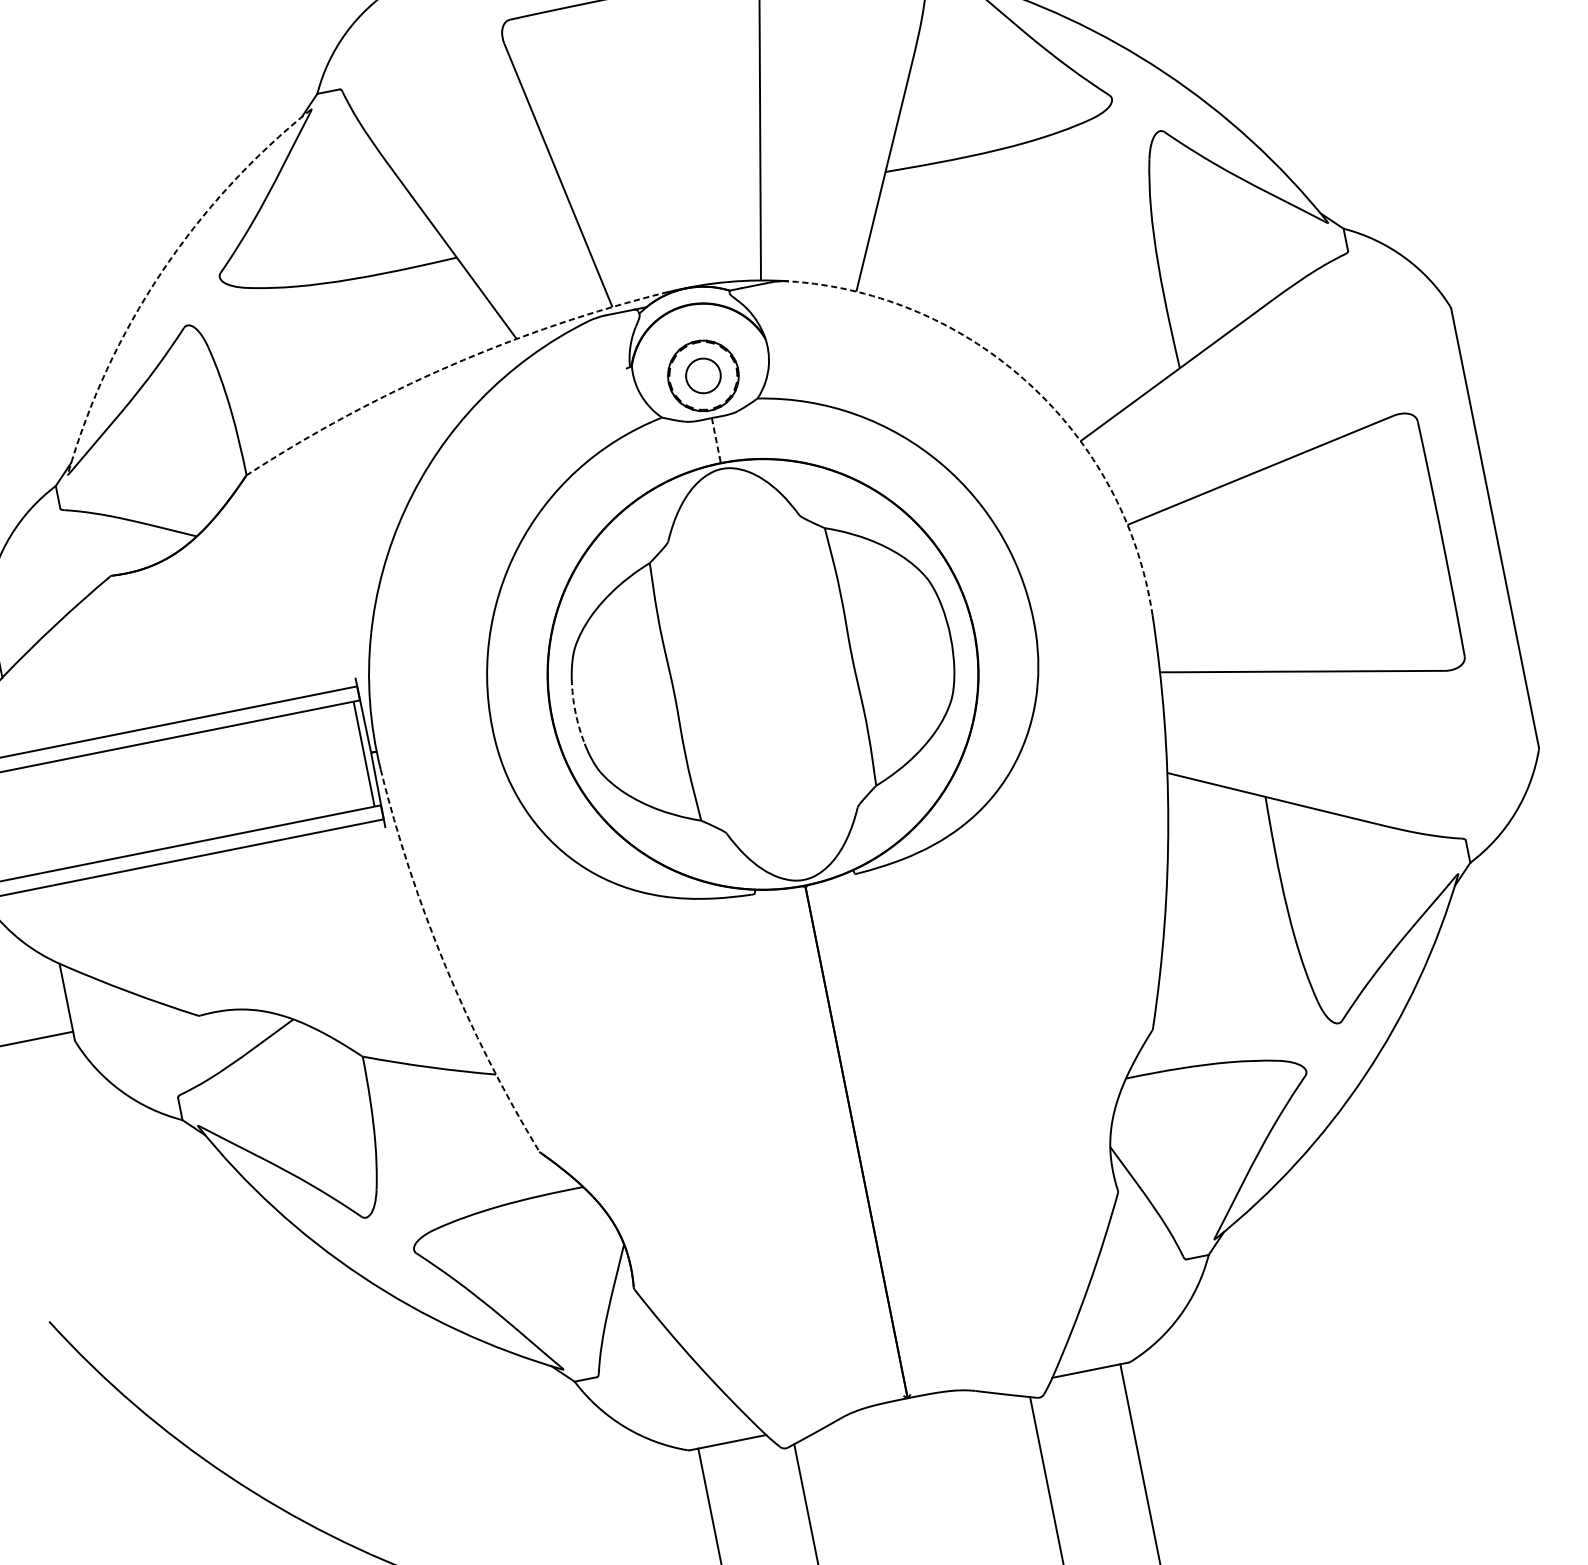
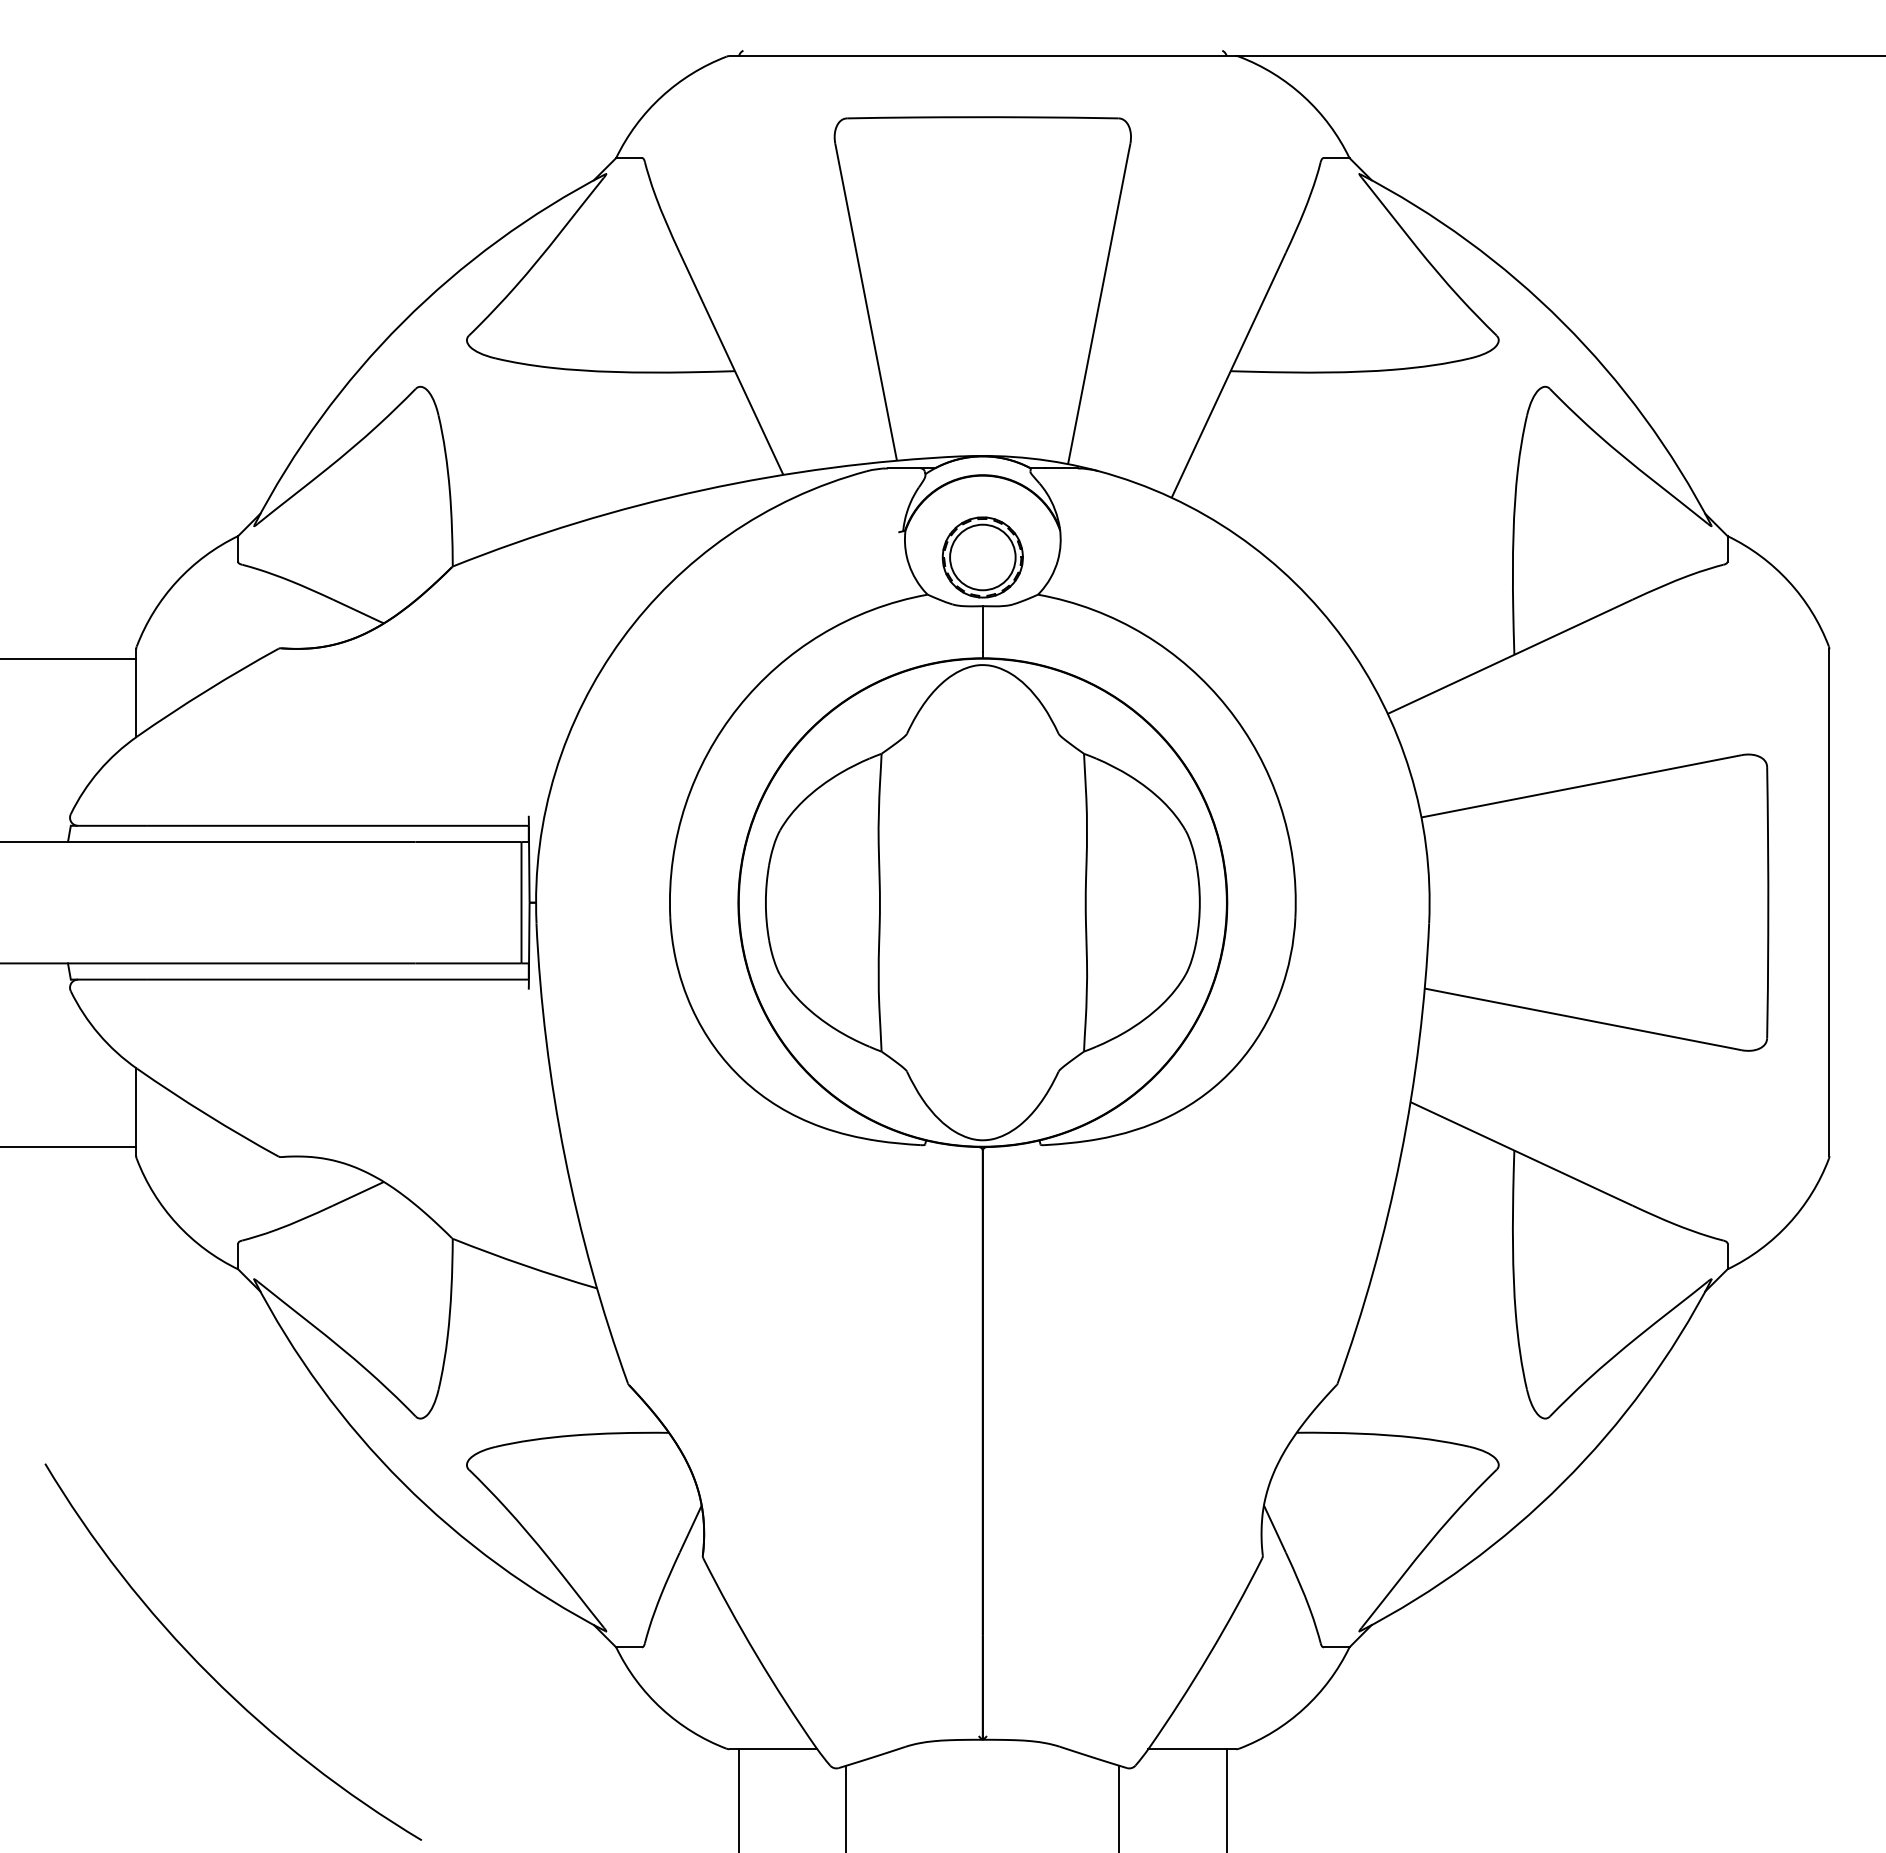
arc: (160, 272) -> (402, 322), dashed -> solid
arc: (450, 366) -> (703, 490), dashed -> solid
circle: (703, 375) -> (982, 557), size x1.67
arc: (1029, 384) -> (1343, 639), dashed -> solid
line: (715, 438) -> (982, 629), dashed -> solid
arc: (575, 711) -> (765, 902), dashed -> solid
arc: (445, 966) -> (564, 1156), dashed -> solid

